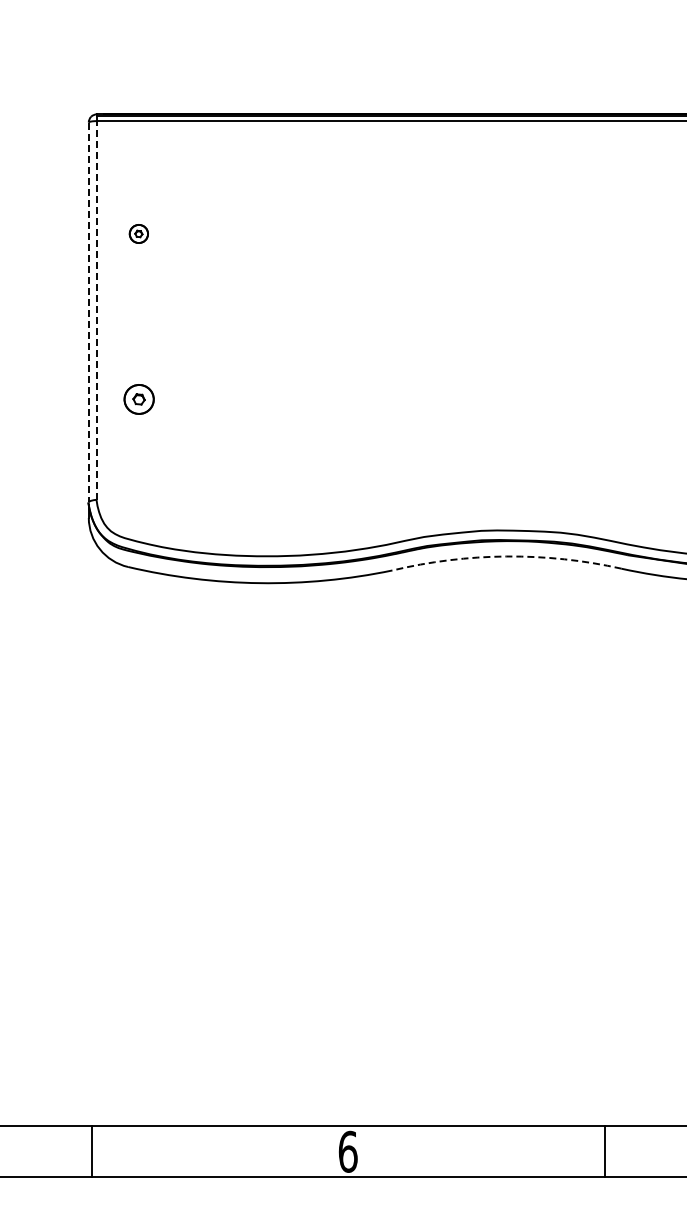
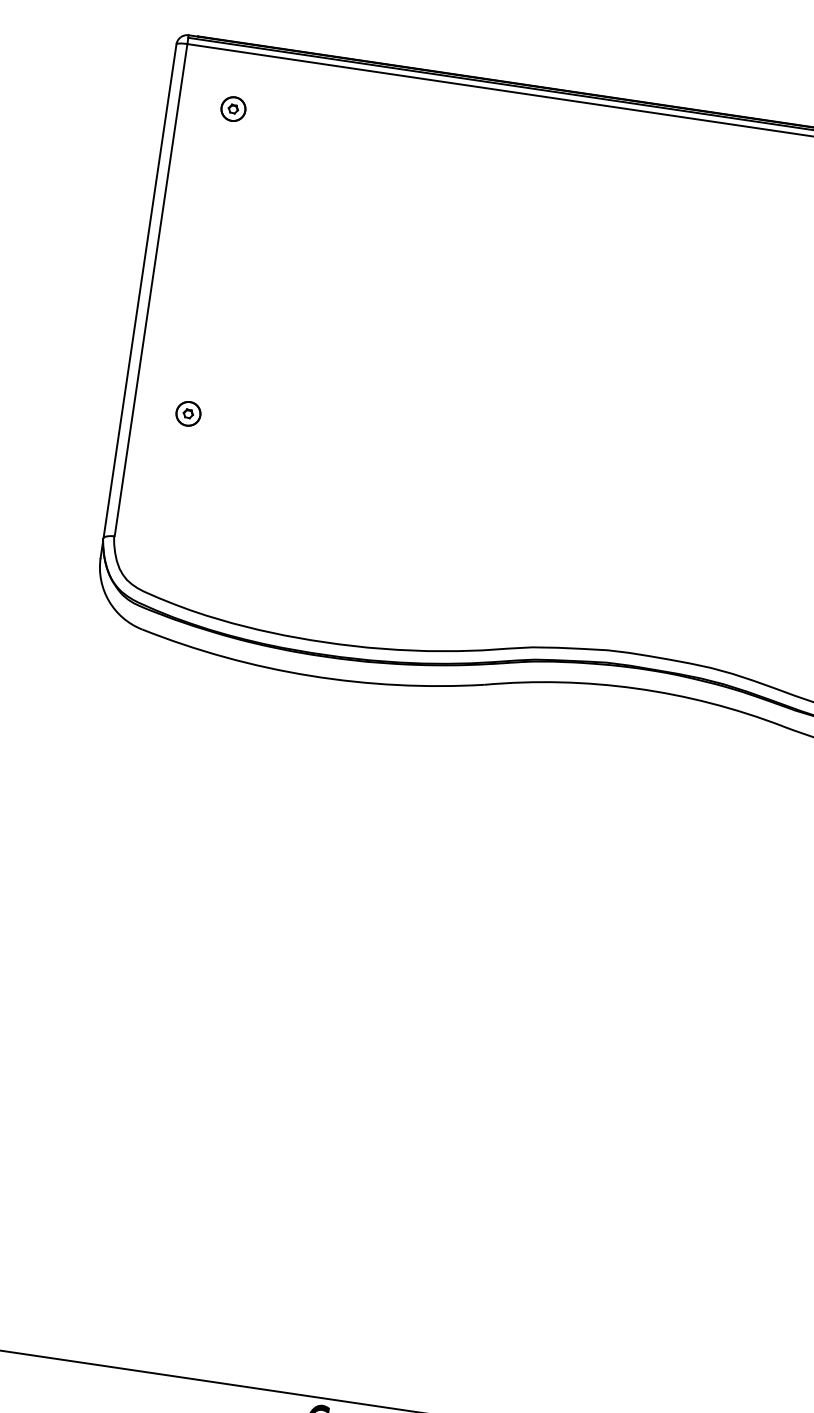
part: (138, 233) -> (233, 108), moved
line: (97, 309) -> (151, 288), dashed -> solid
line: (88, 312) -> (139, 291), dashed -> solid
part: (138, 399) -> (187, 413), size x0.62
arc: (506, 556) -> (636, 688), dashed -> solid

